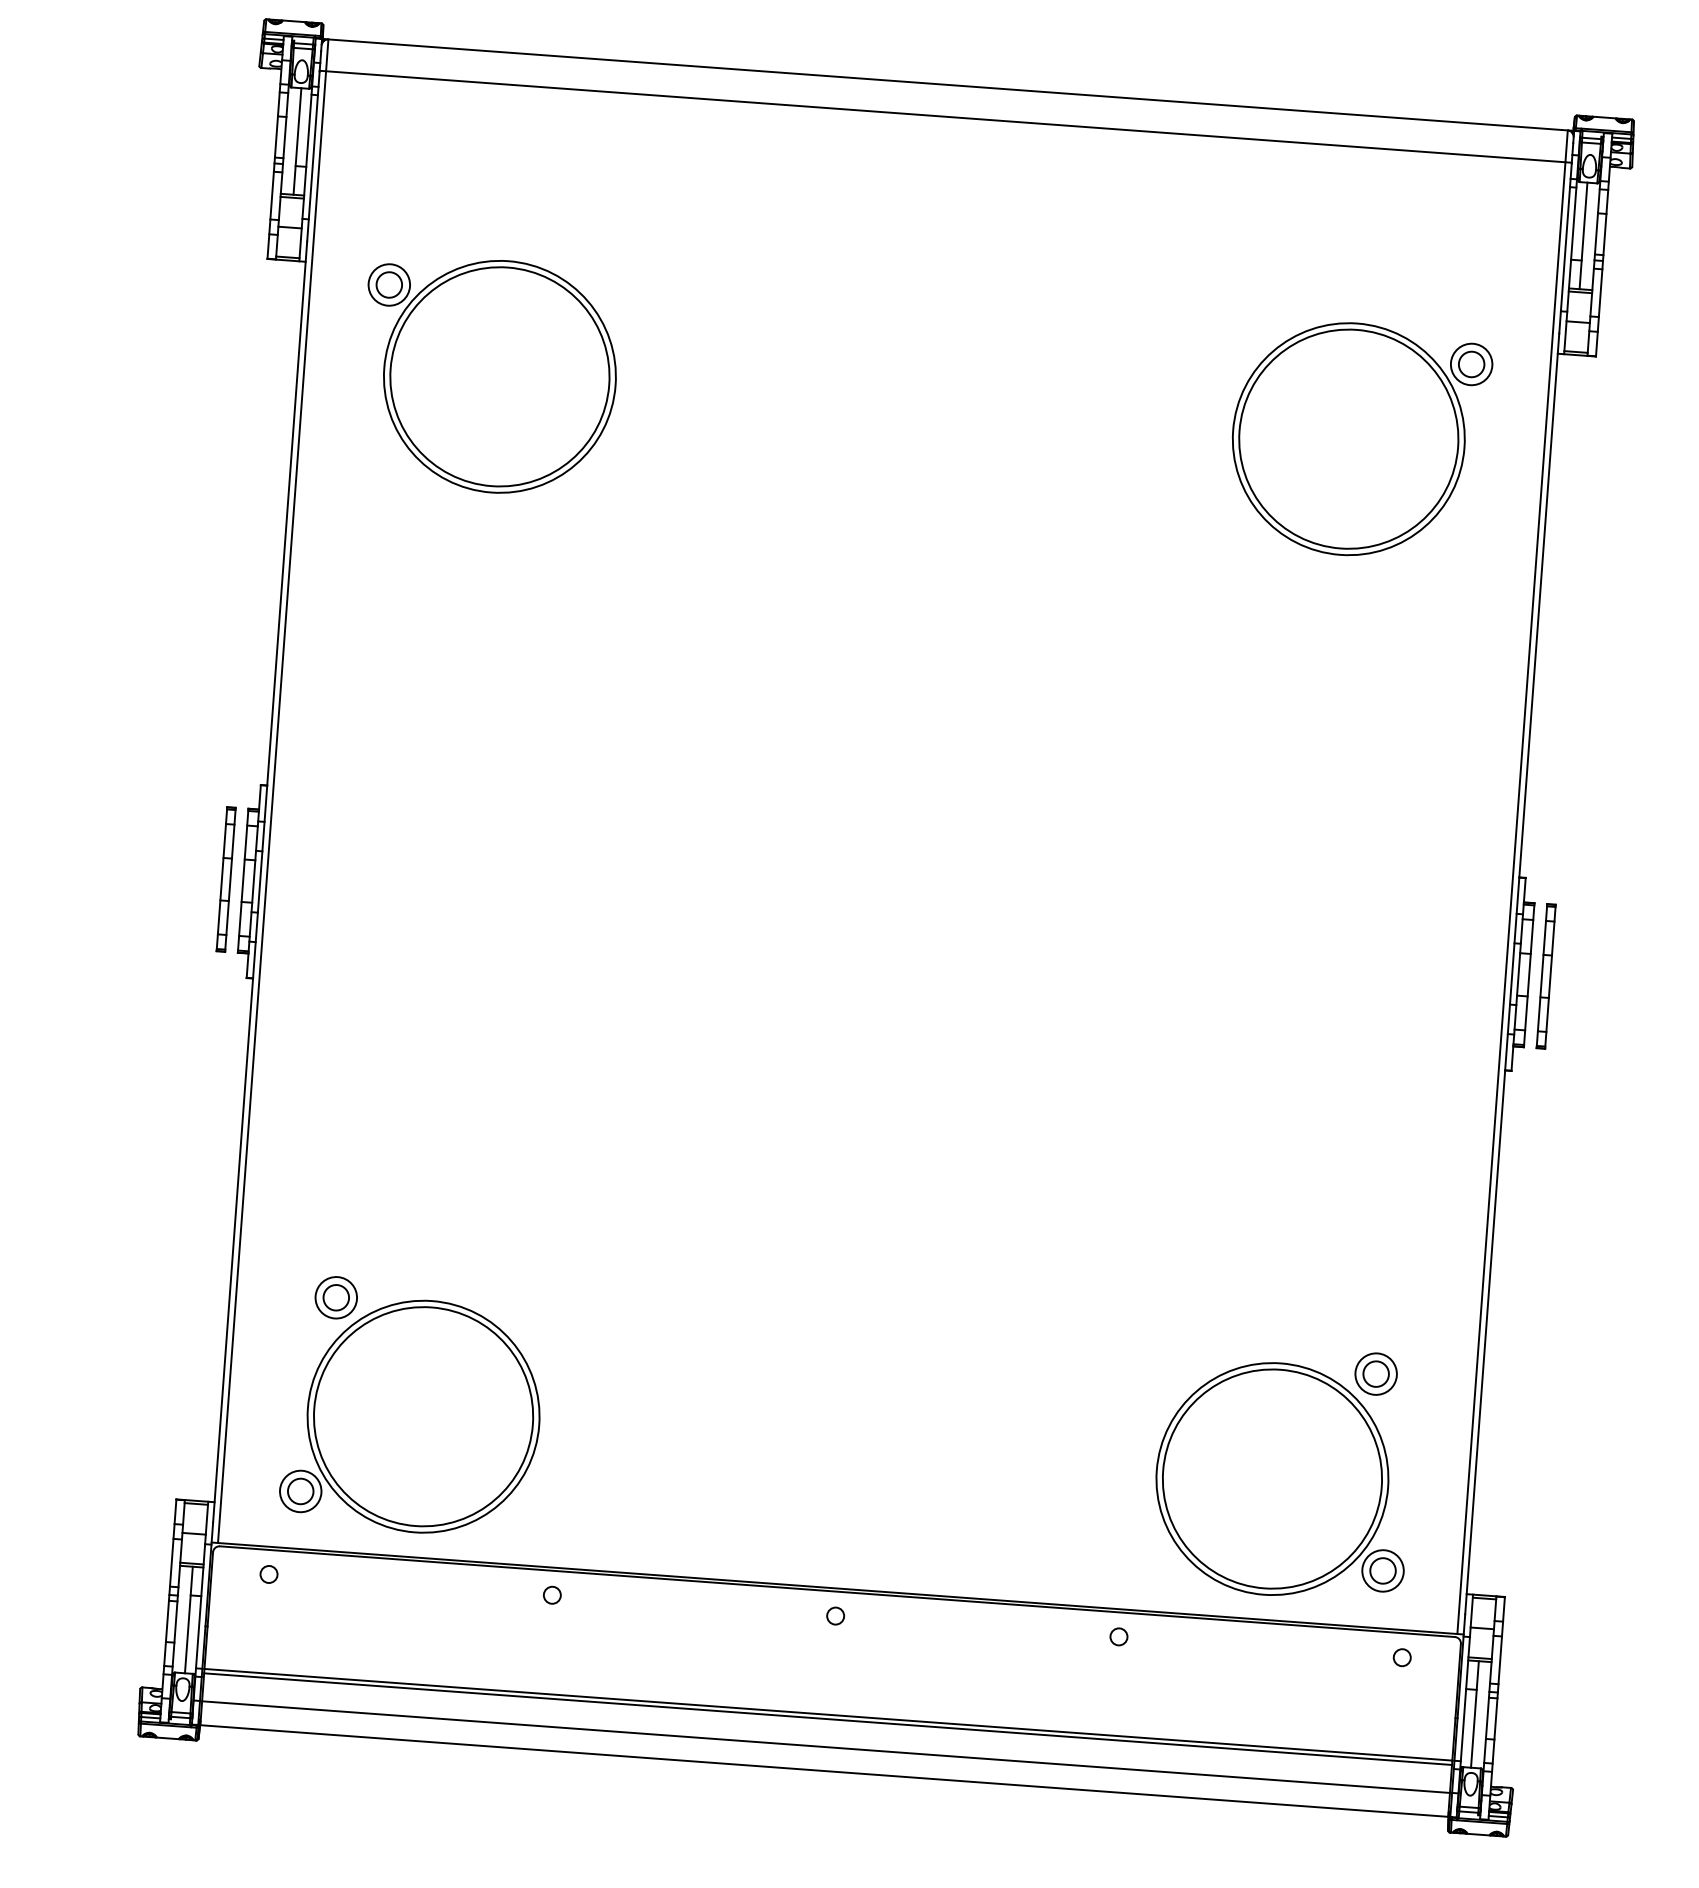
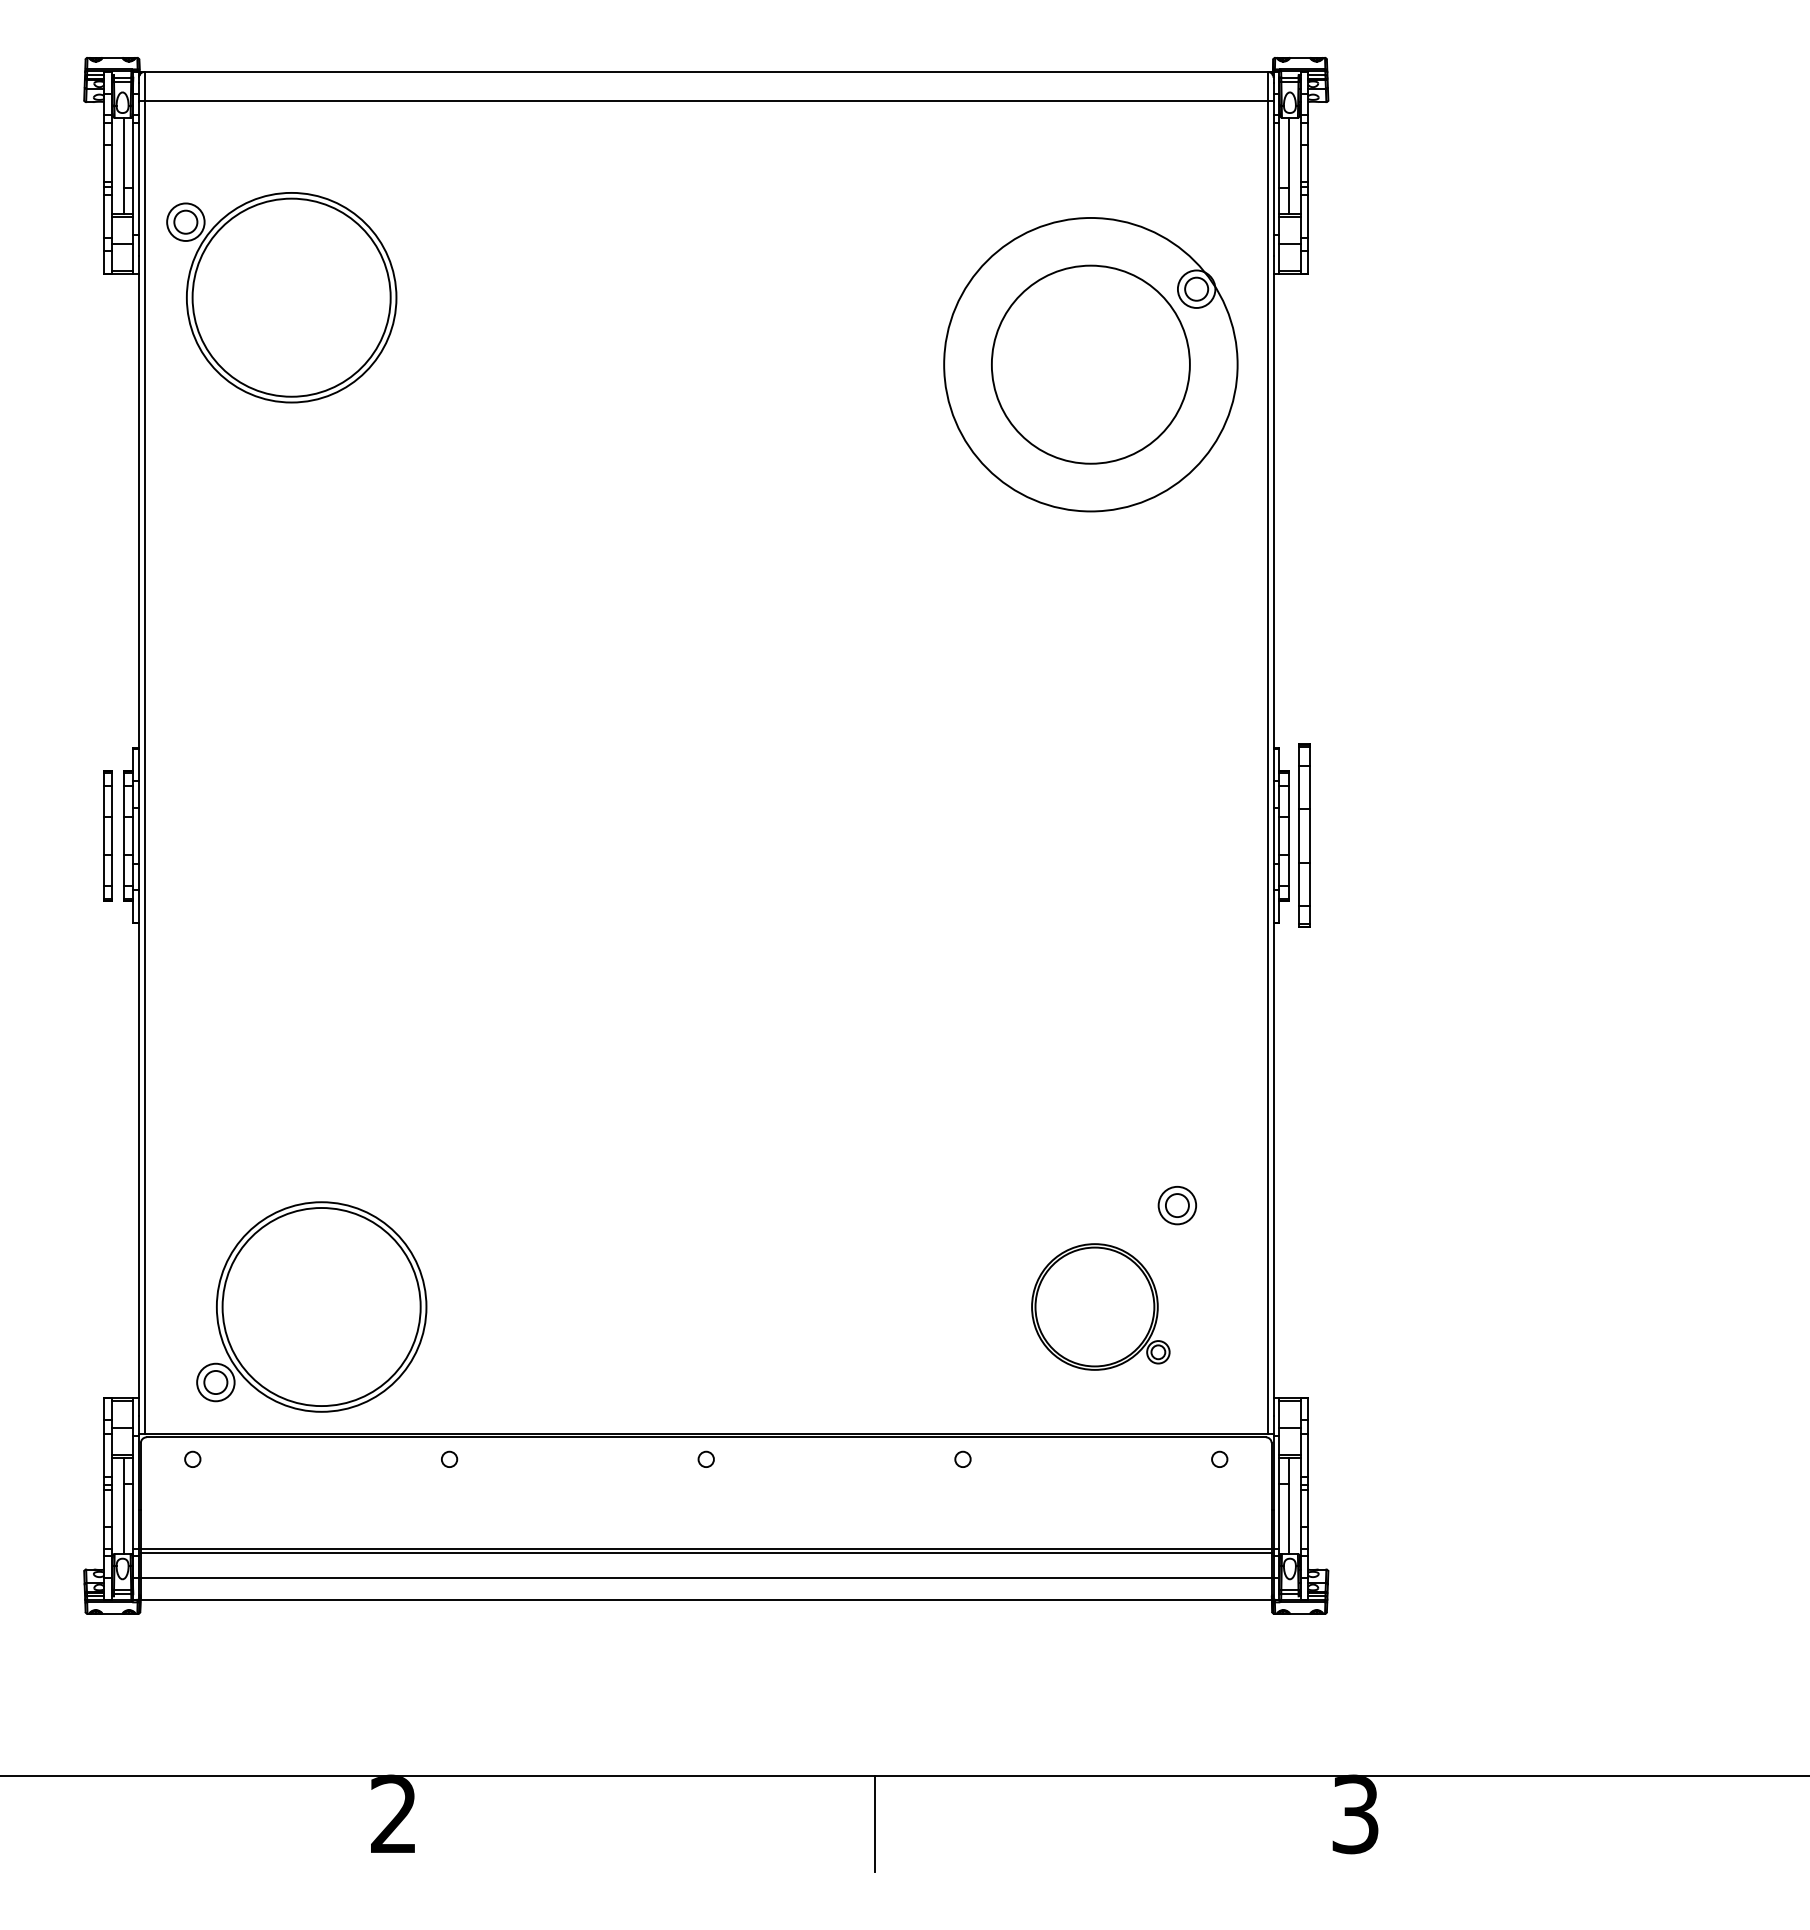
part: (488, 375) -> (281, 297), moved
circle: (1348, 438) -> (1090, 364), size x1.4
part: (1546, 976) -> (1304, 835), size x1.4
part: (335, 1297) -> (234, 1205), removed
part: (1283, 1479) -> (1100, 1306), size x0.6

